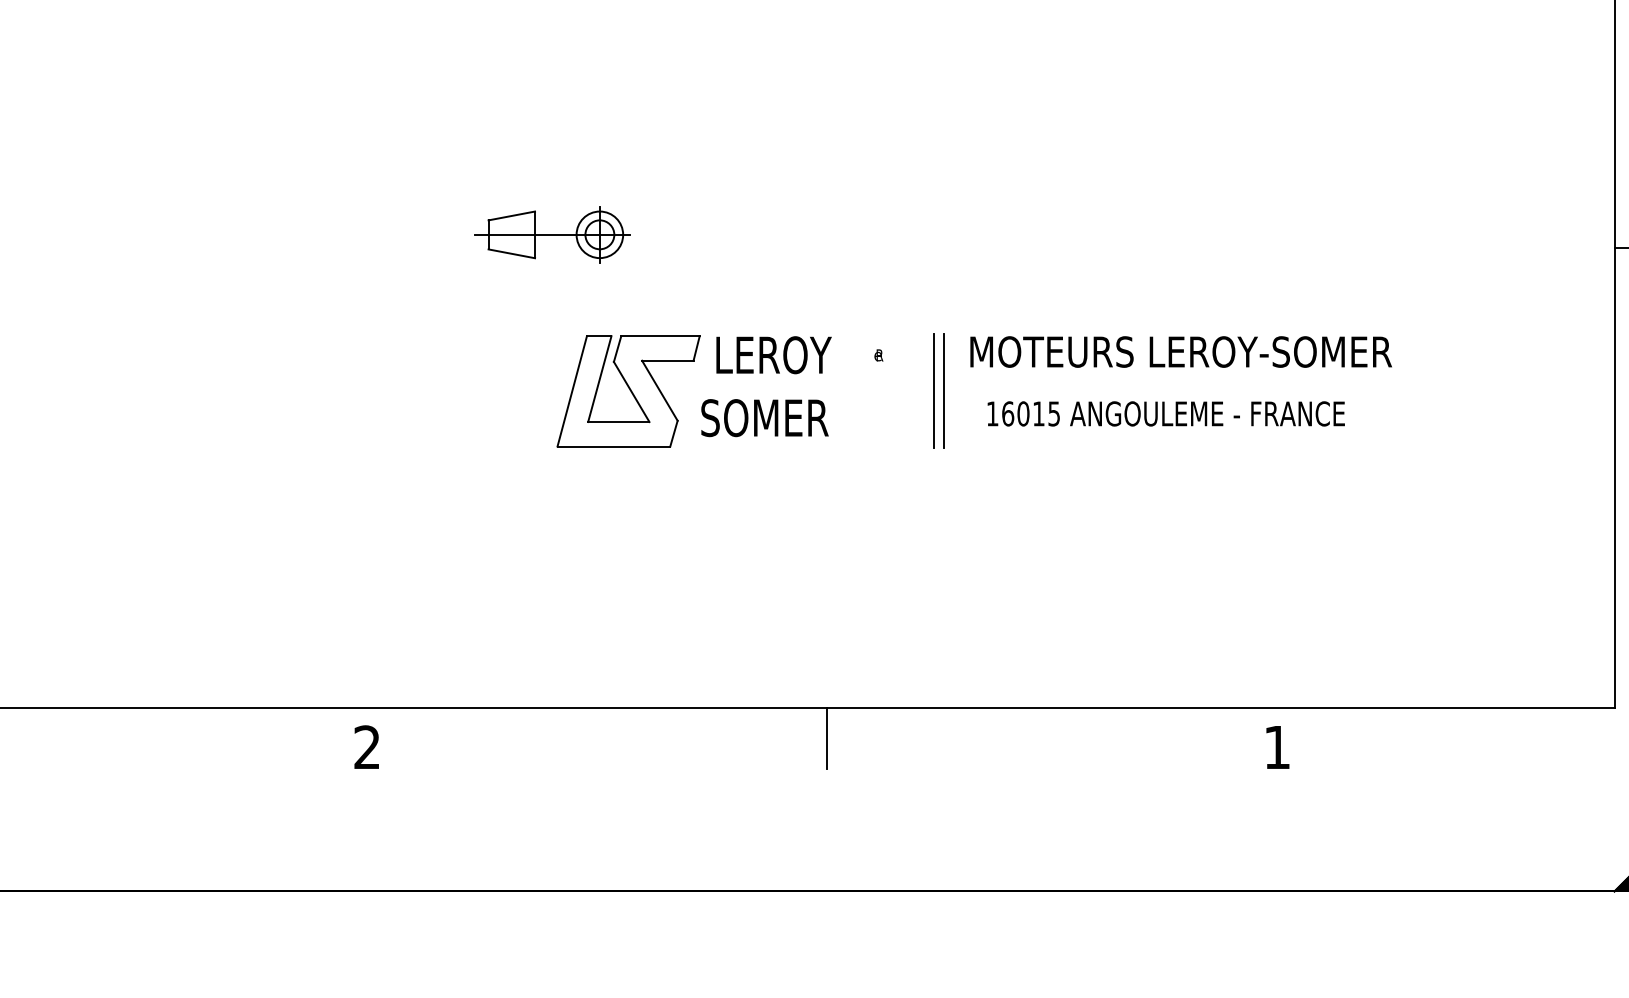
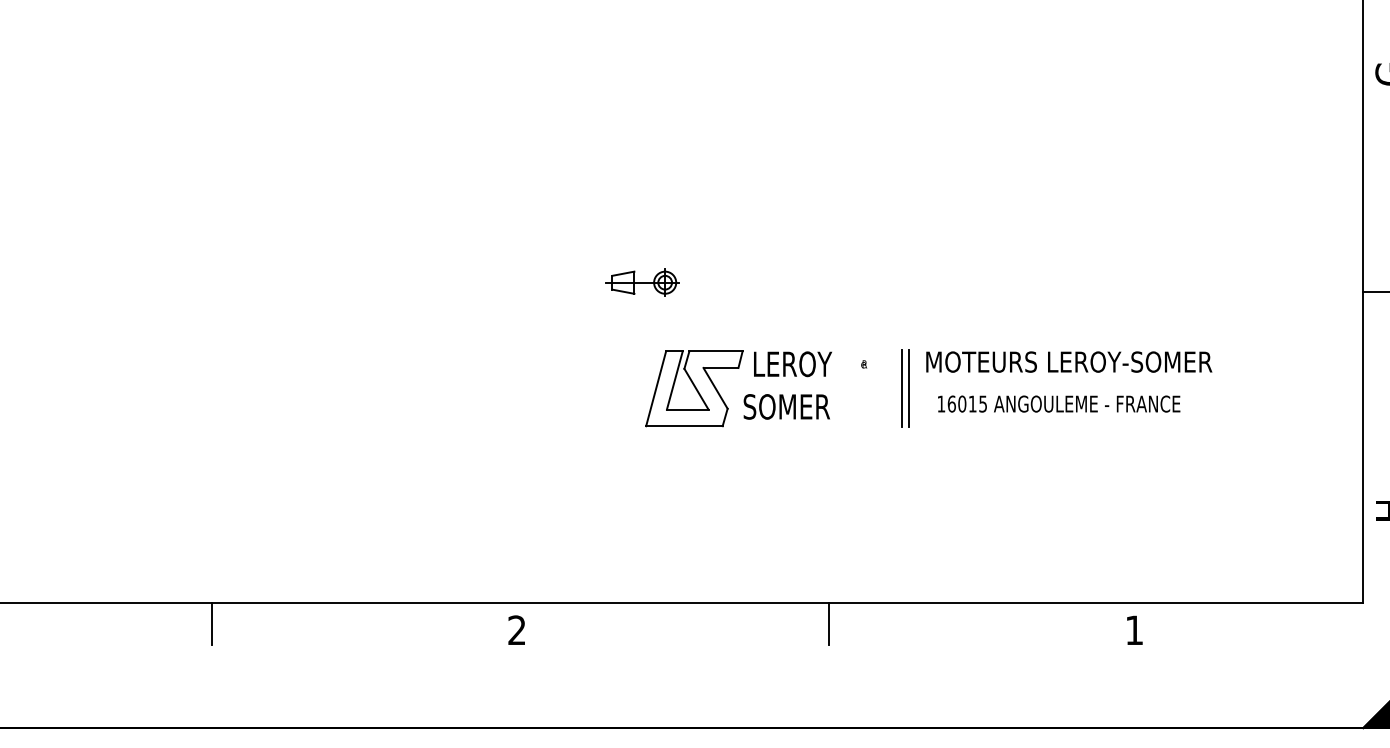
part: (552, 234) -> (642, 282), size x0.7

